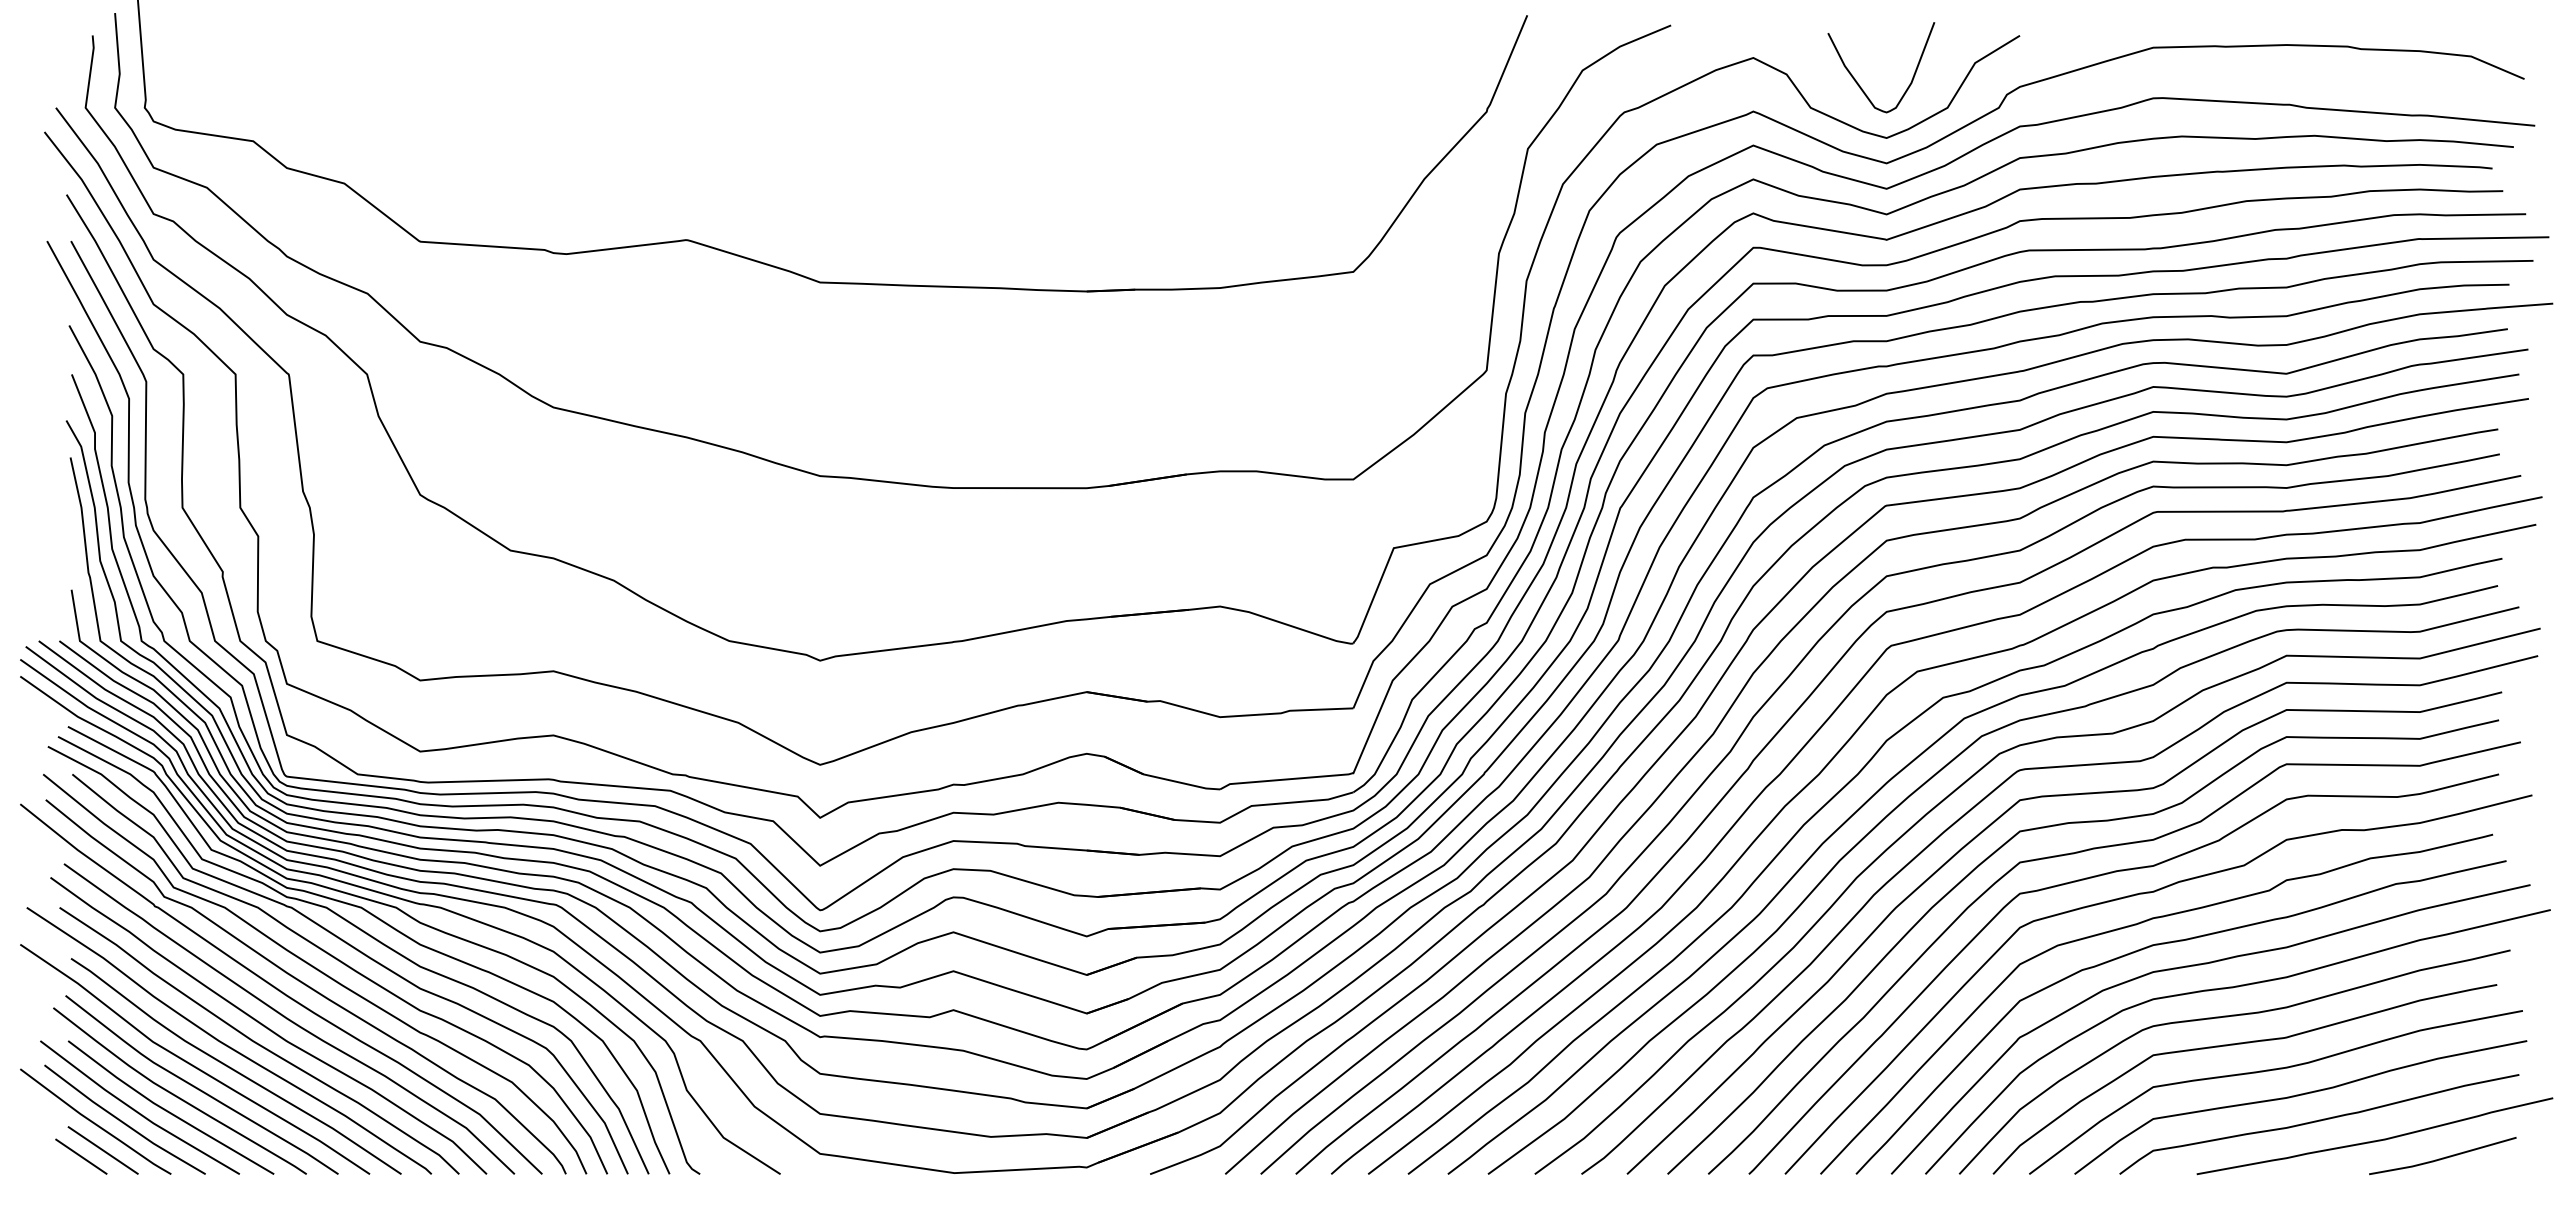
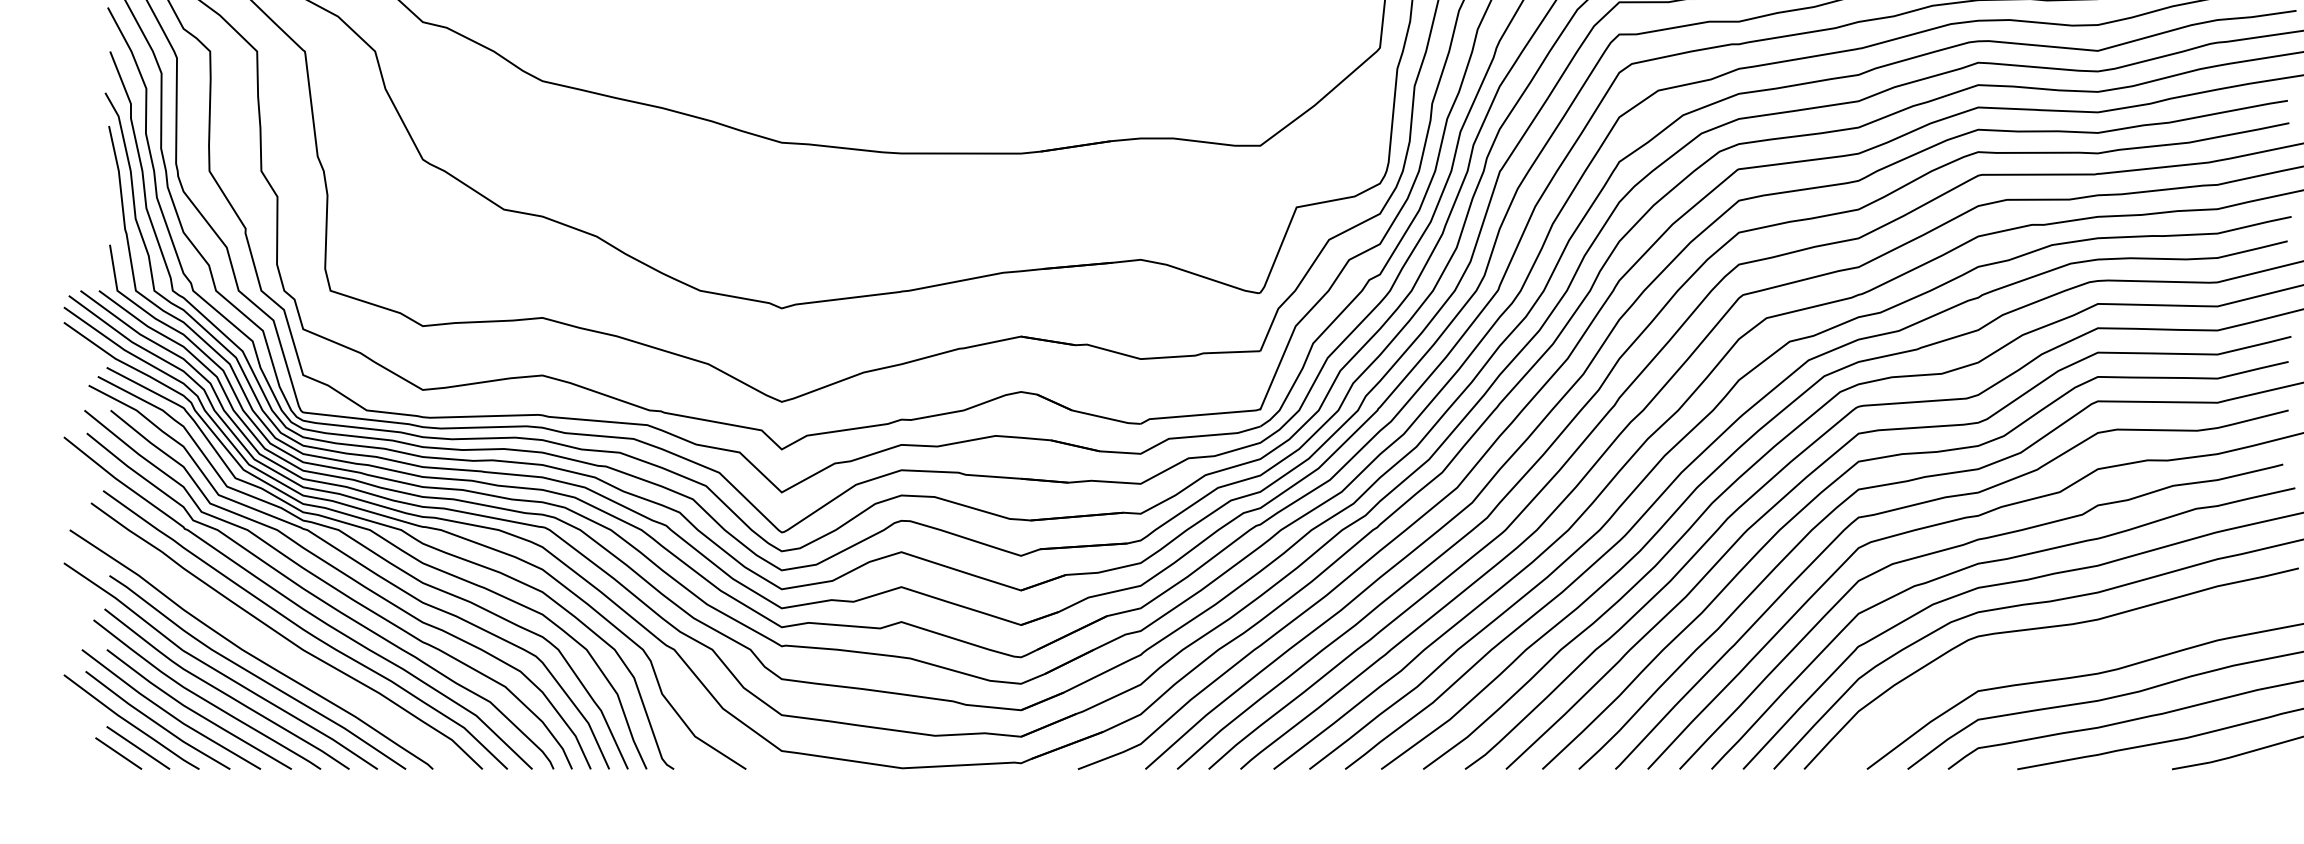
curve: (257, 1042) -> (276, 651), removed
curve: (2242, 1044) -> (2058, 652), removed

